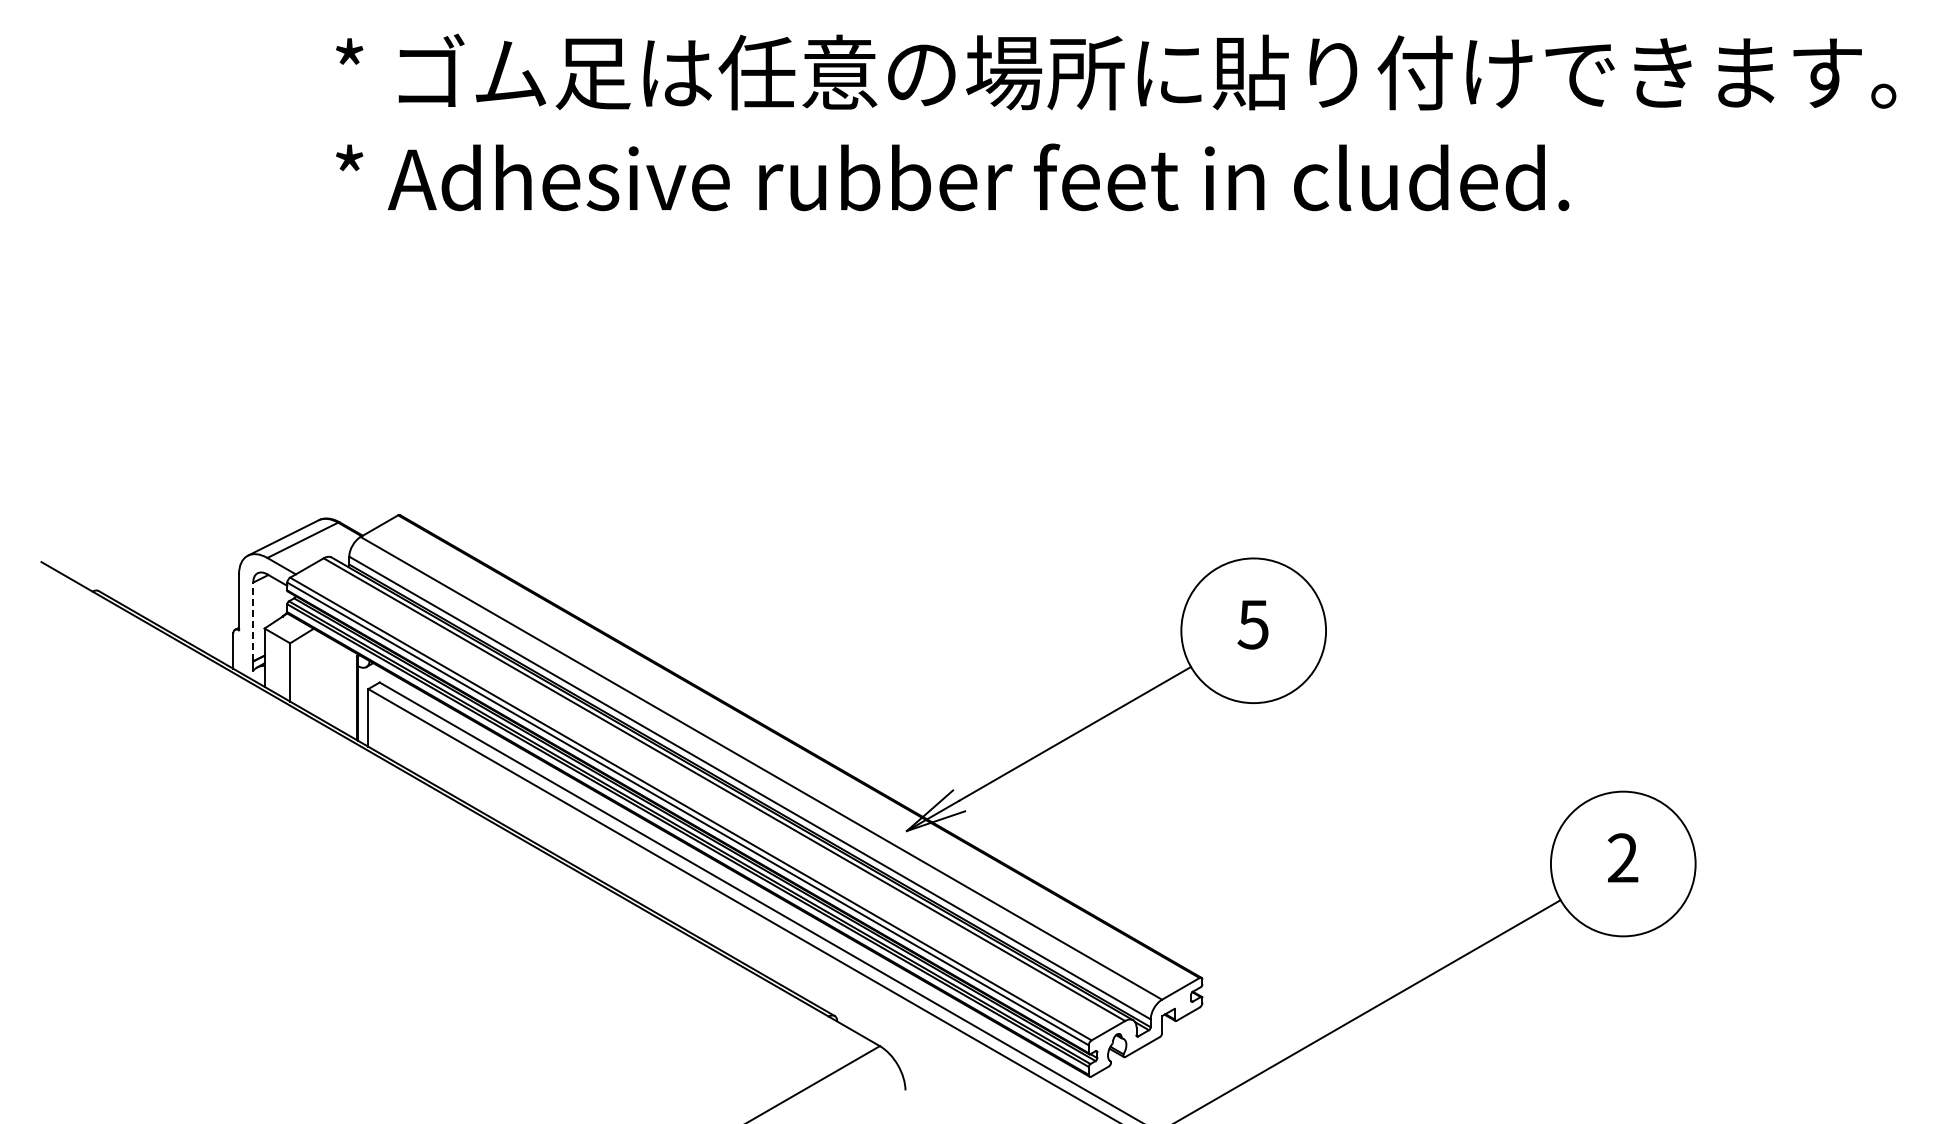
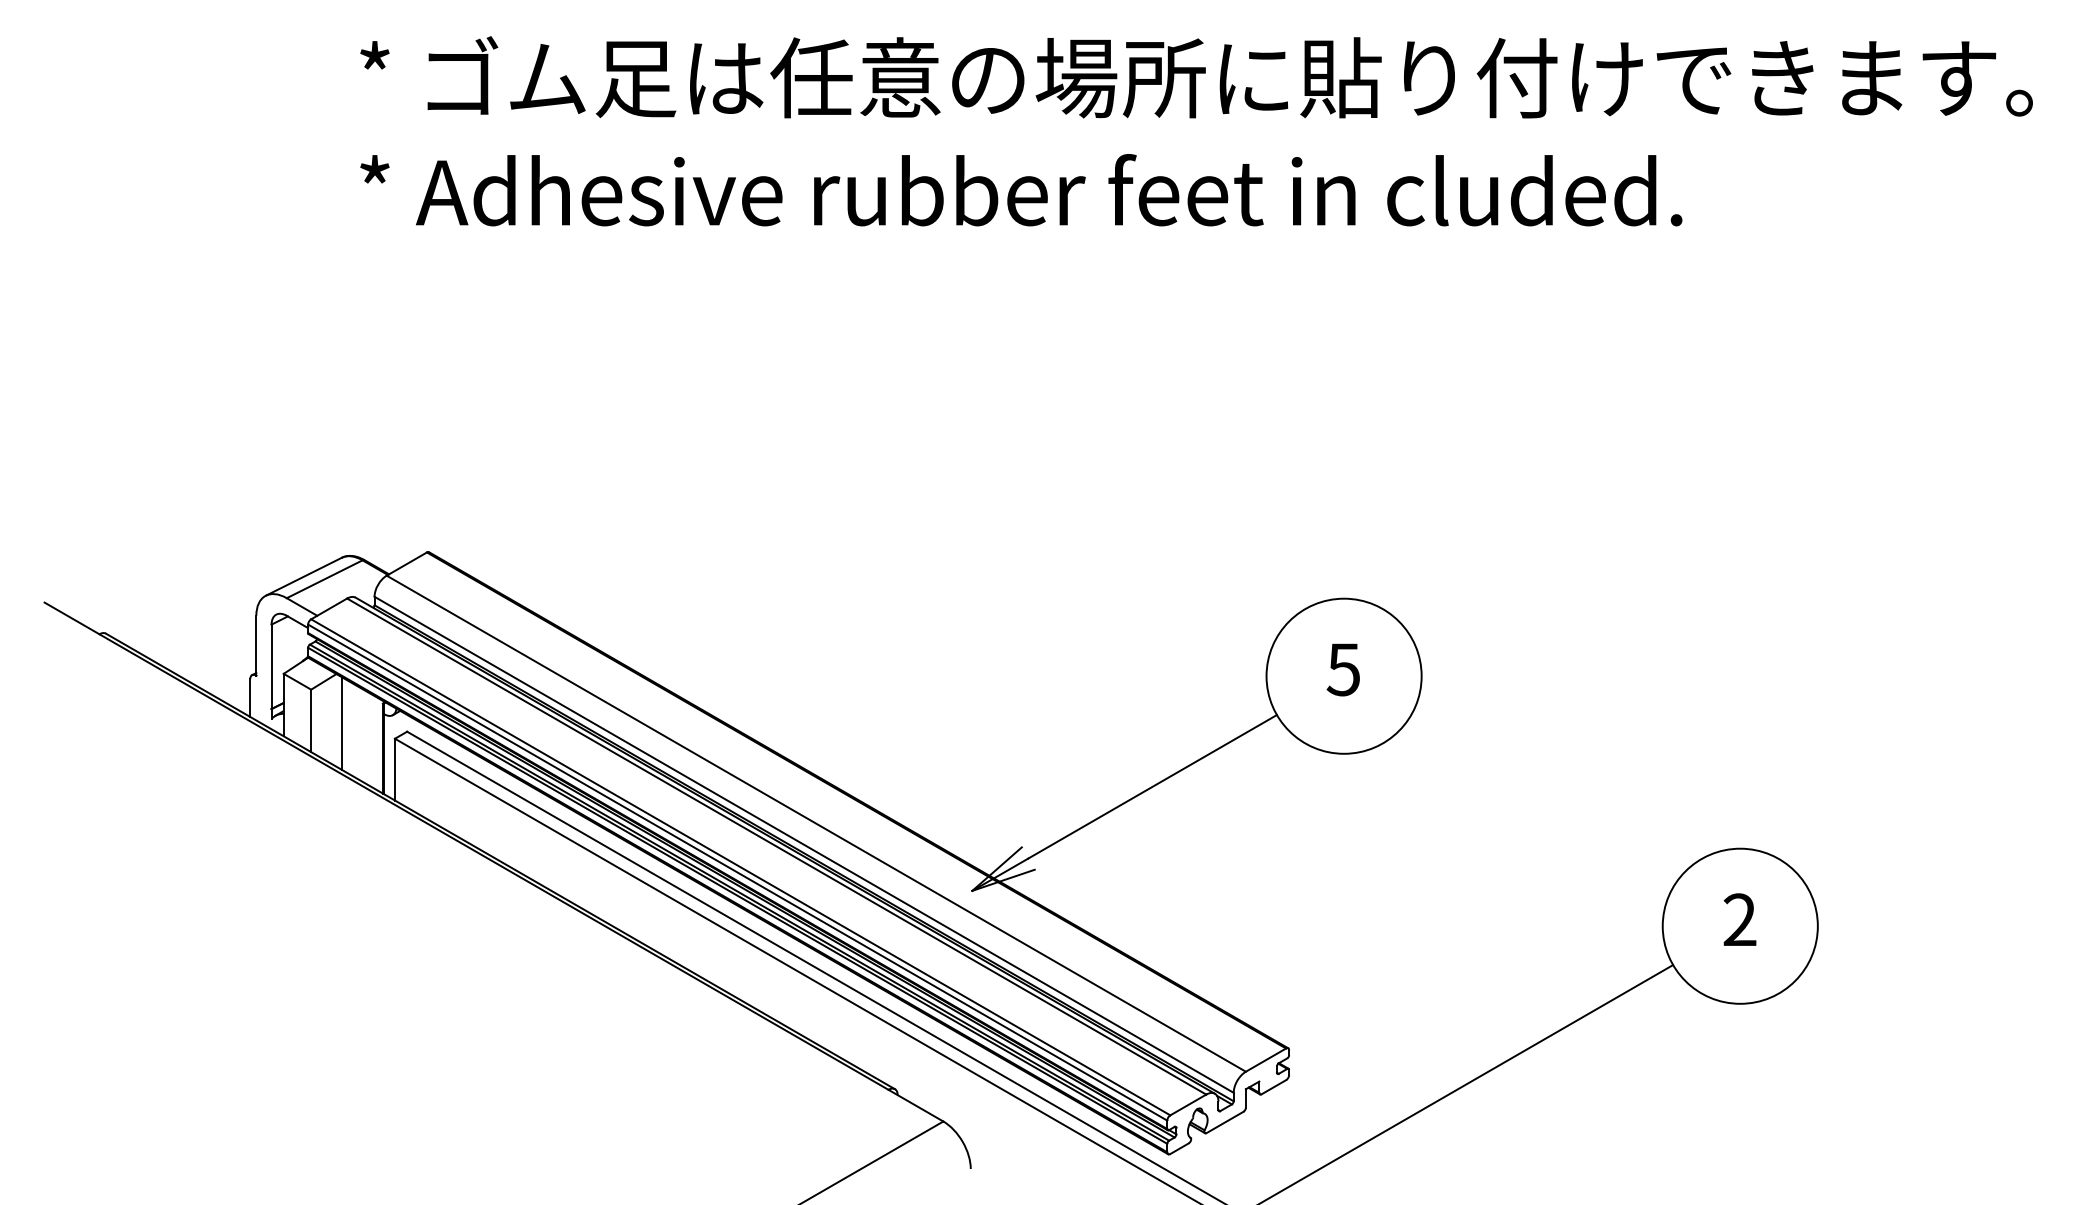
line: (253, 621) -> (271, 666), dashed -> solid
line: (318, 674) -> (341, 723), added

